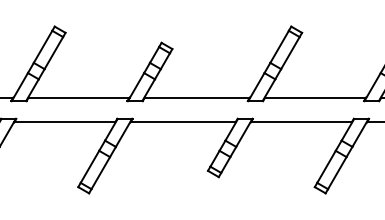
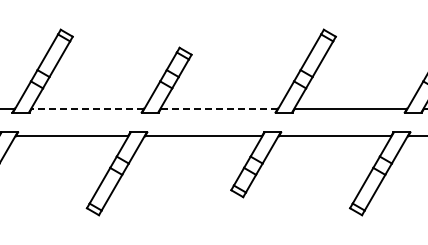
line: (78, 97) -> (87, 108), solid -> dashed
line: (196, 97) -> (218, 108), solid -> dashed

